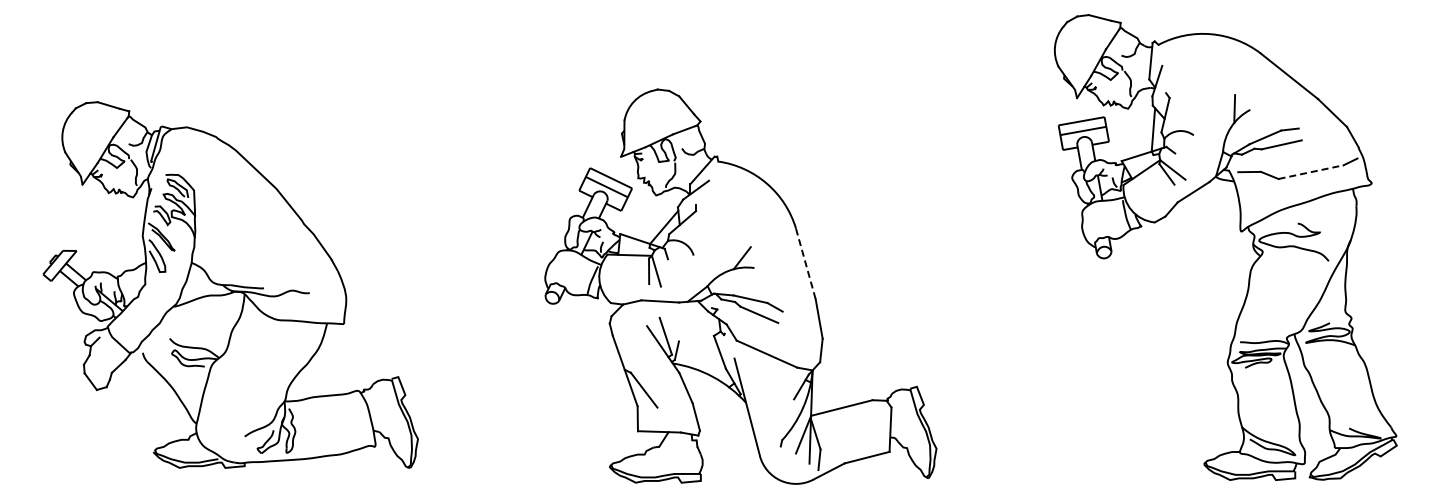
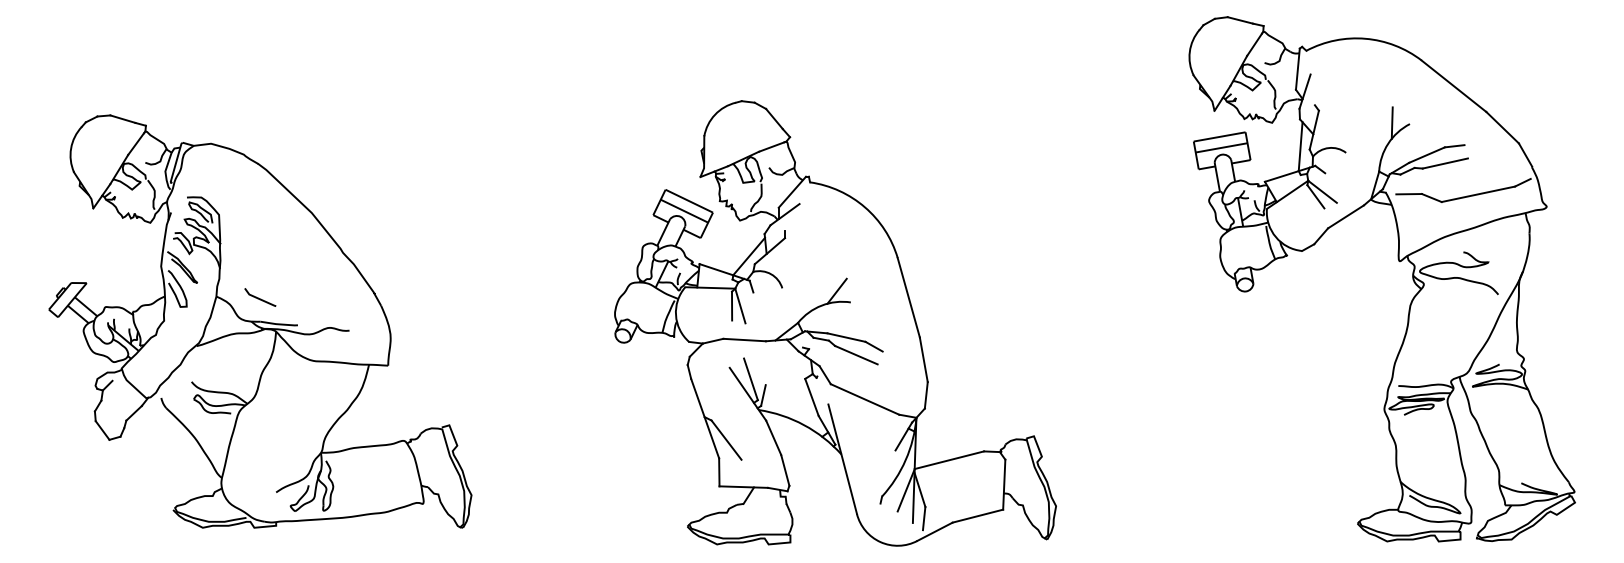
line: (1311, 172) -> (1478, 194), dashed -> solid
line: (229, 263) -> (259, 297), added
line: (805, 263) -> (908, 297), dashed -> solid

